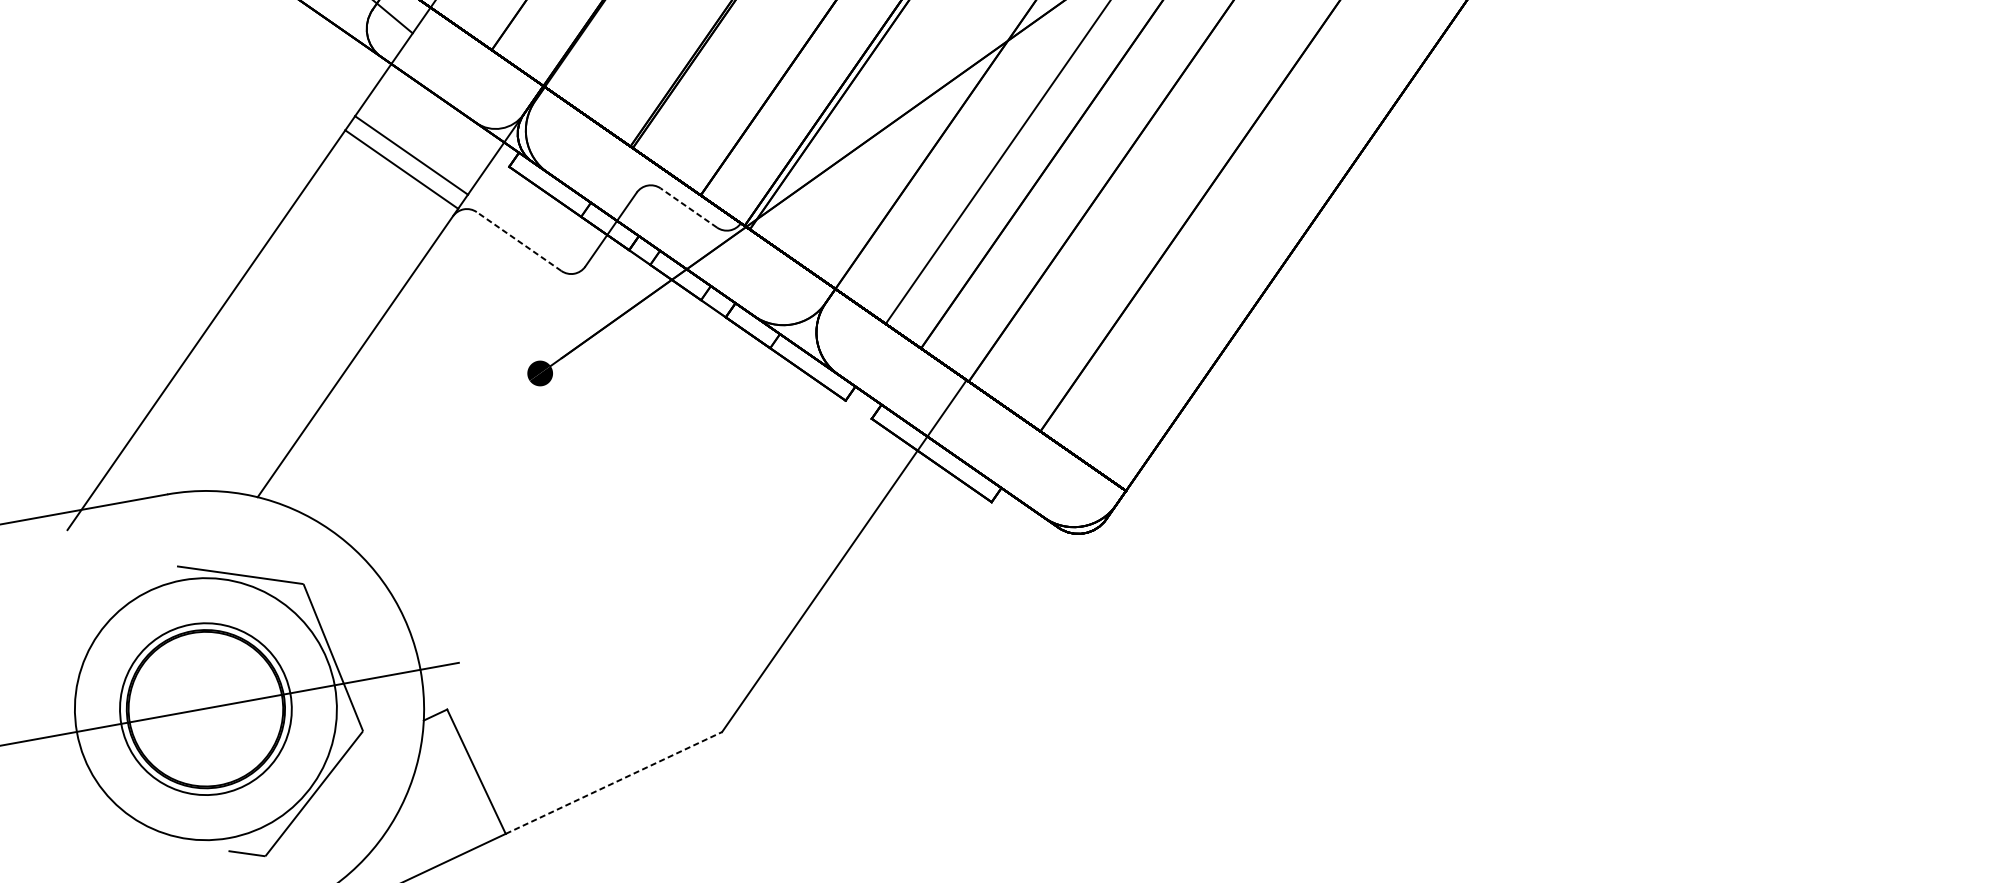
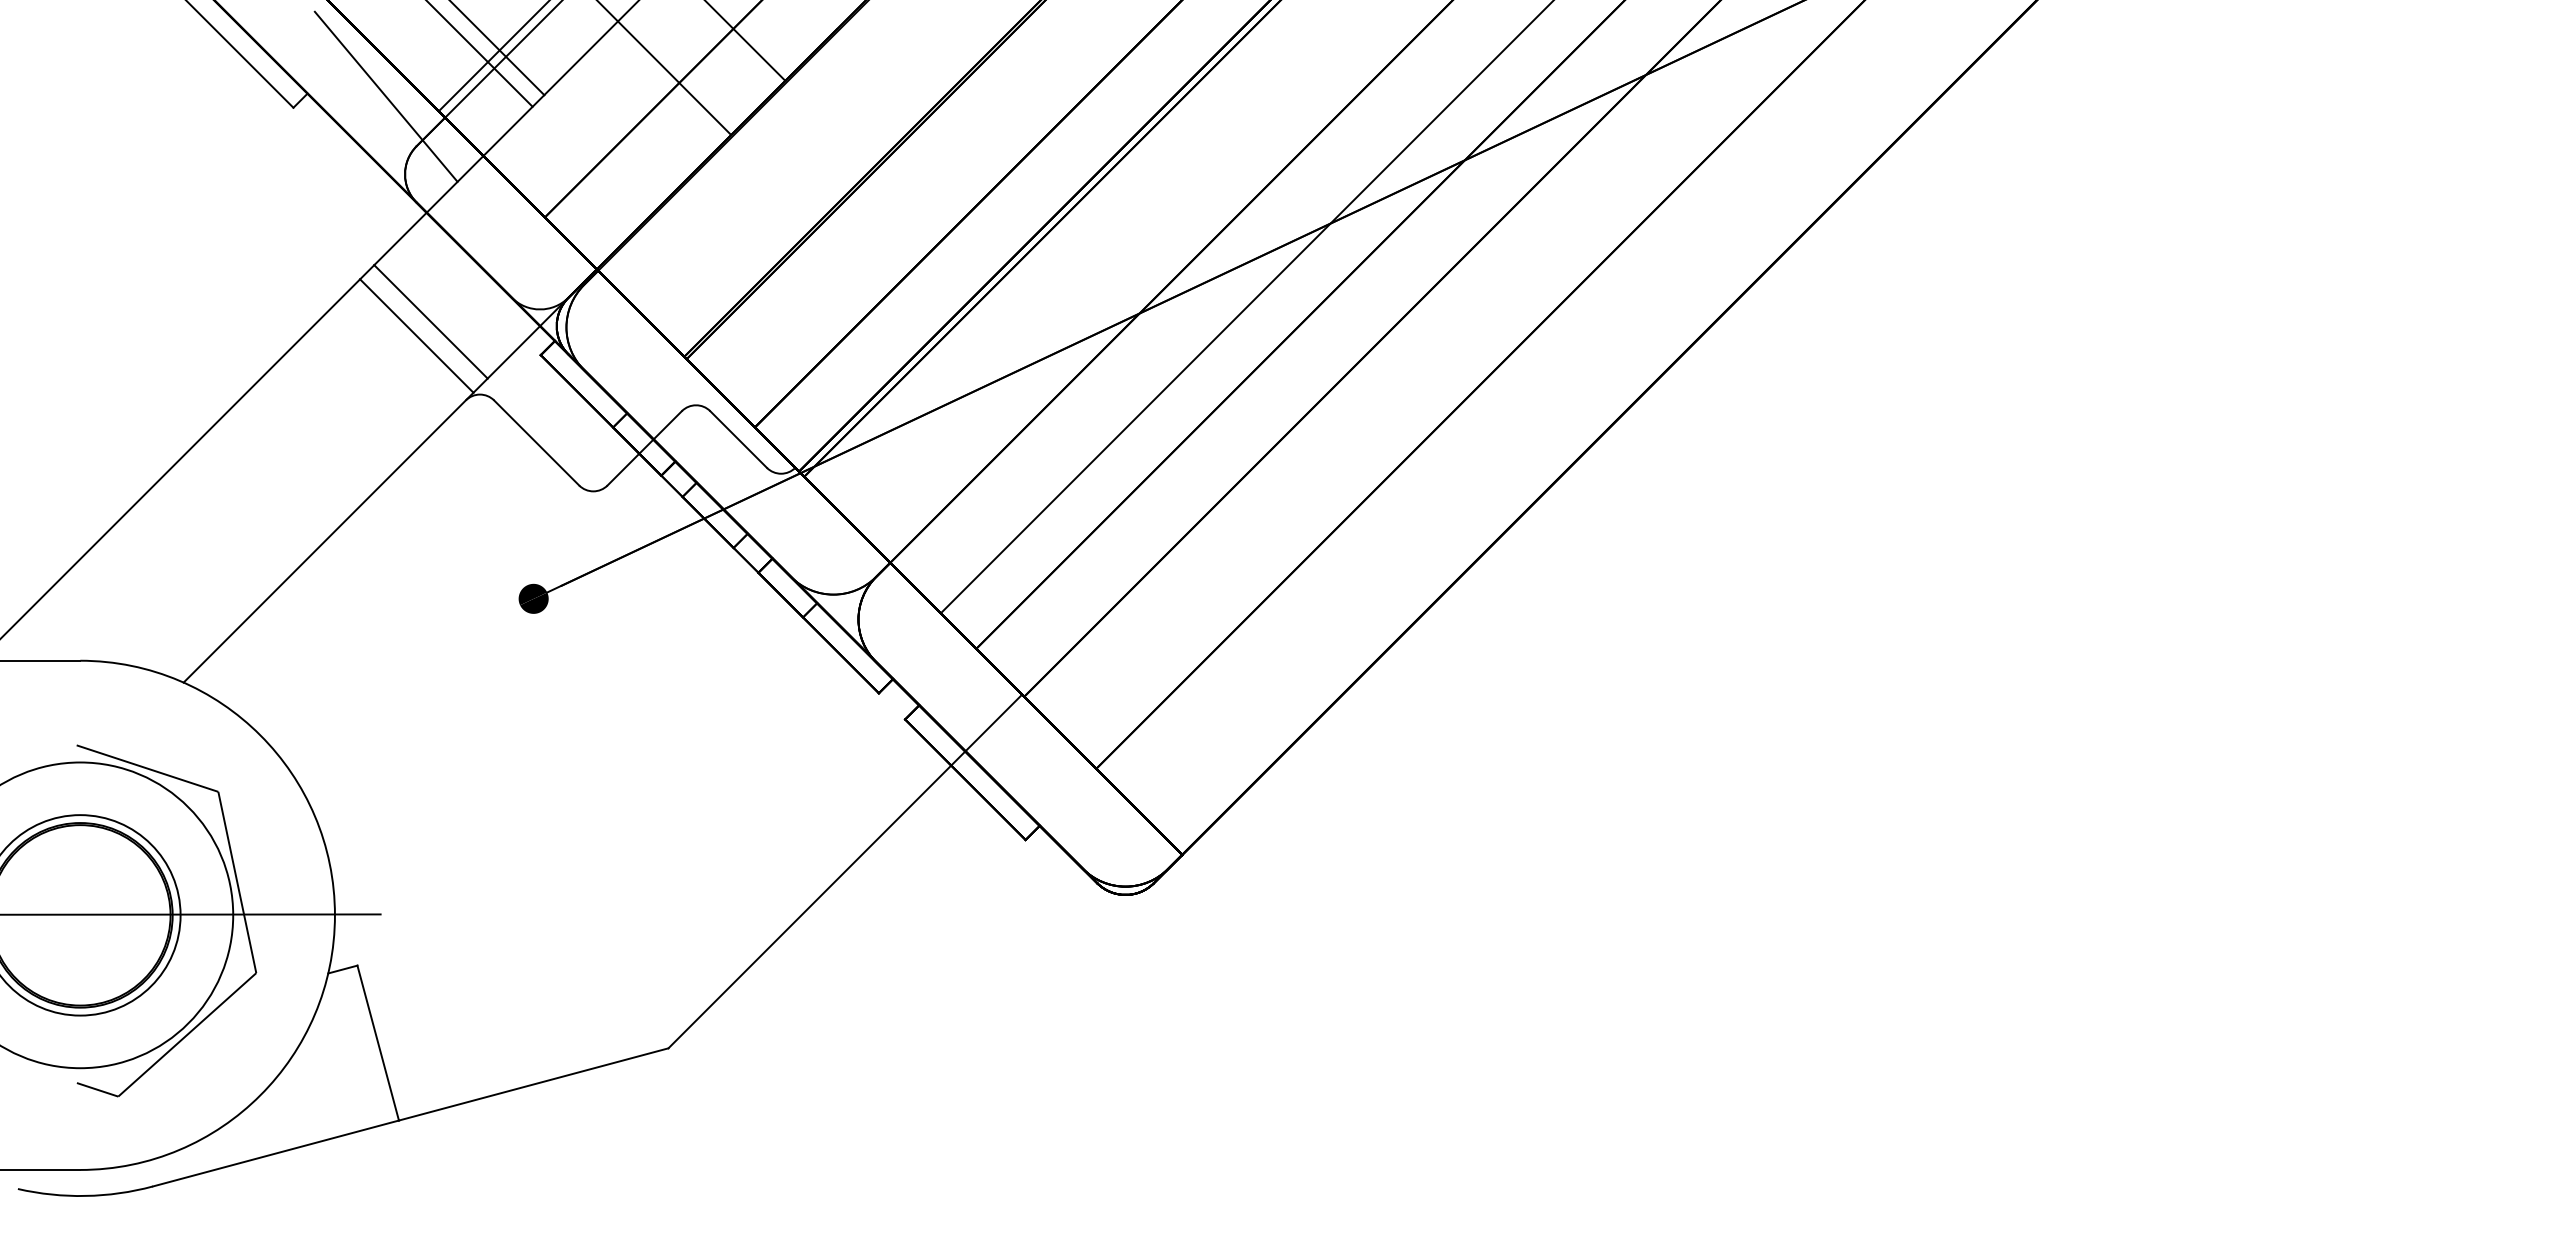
line: (688, 207) -> (738, 439), dashed -> solid
line: (518, 241) -> (536, 442), dashed -> solid
line: (613, 783) -> (533, 1084), dashed -> solid

